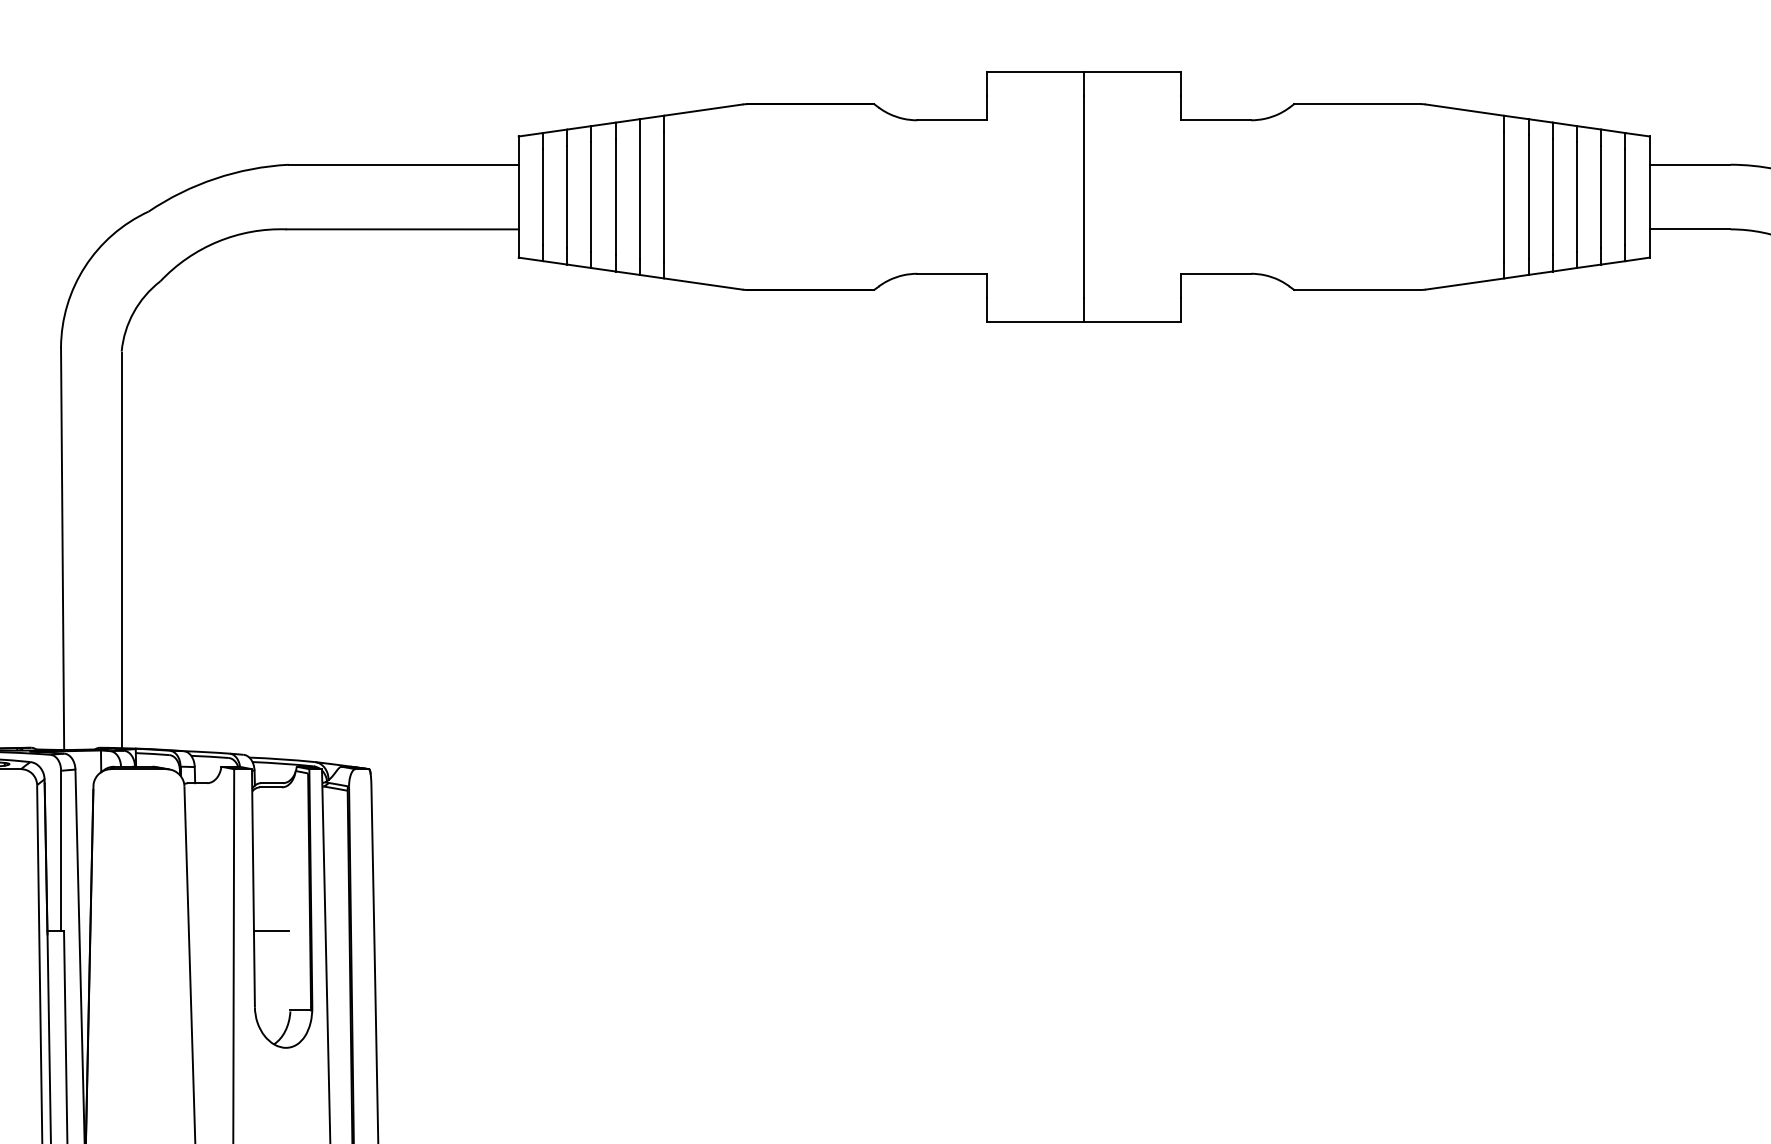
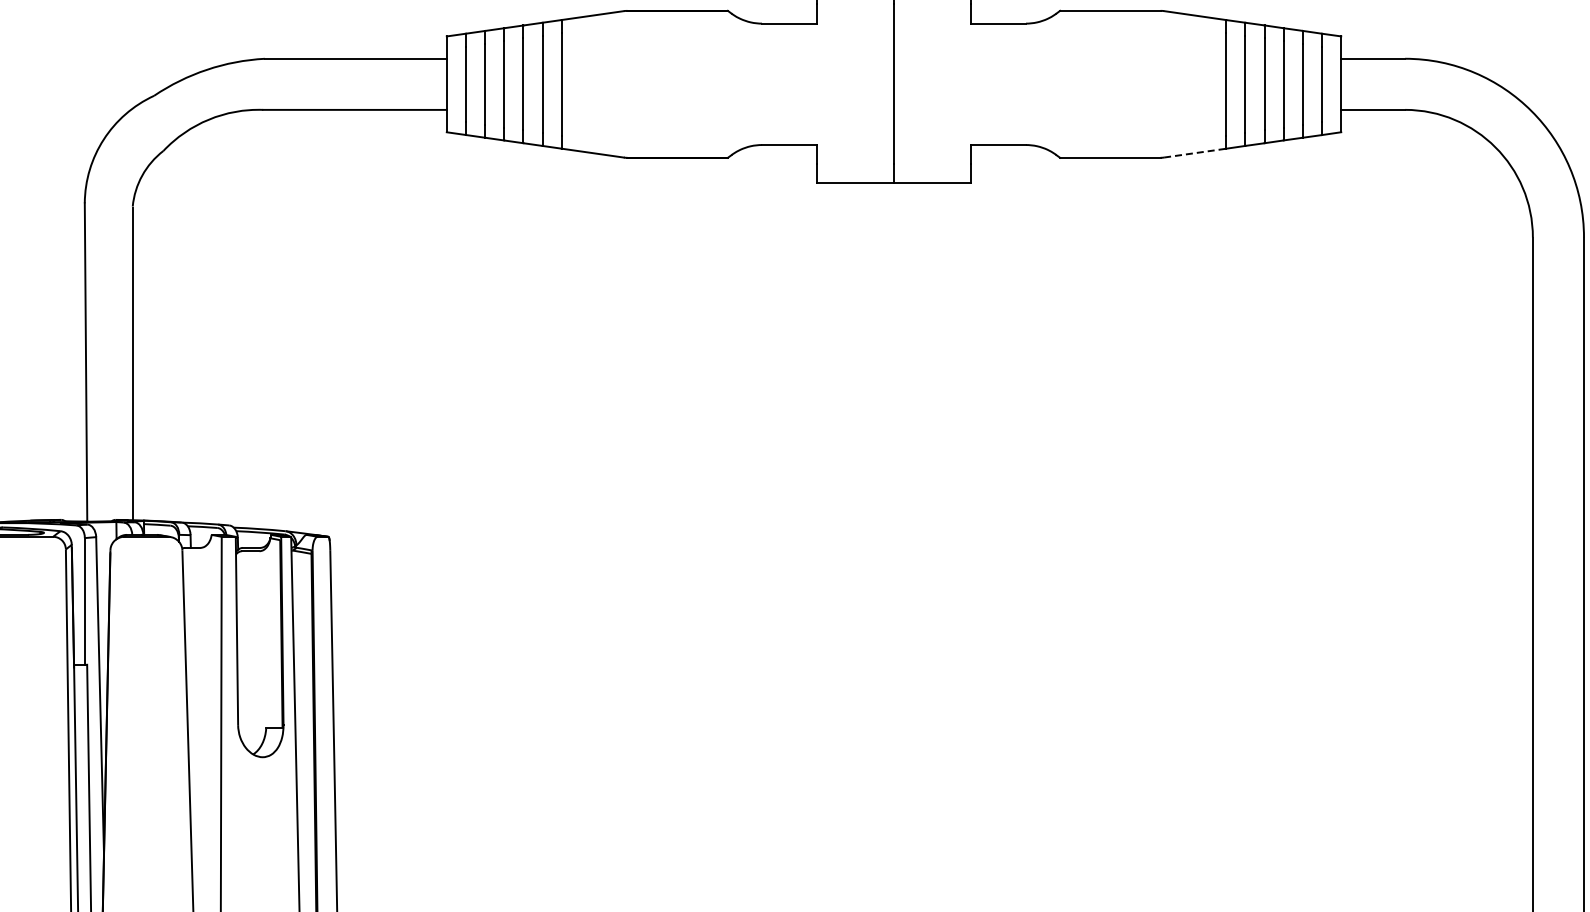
line: (1465, 284) -> (1195, 153), solid -> dashed
line: (271, 930) -> (251, 664), removed

